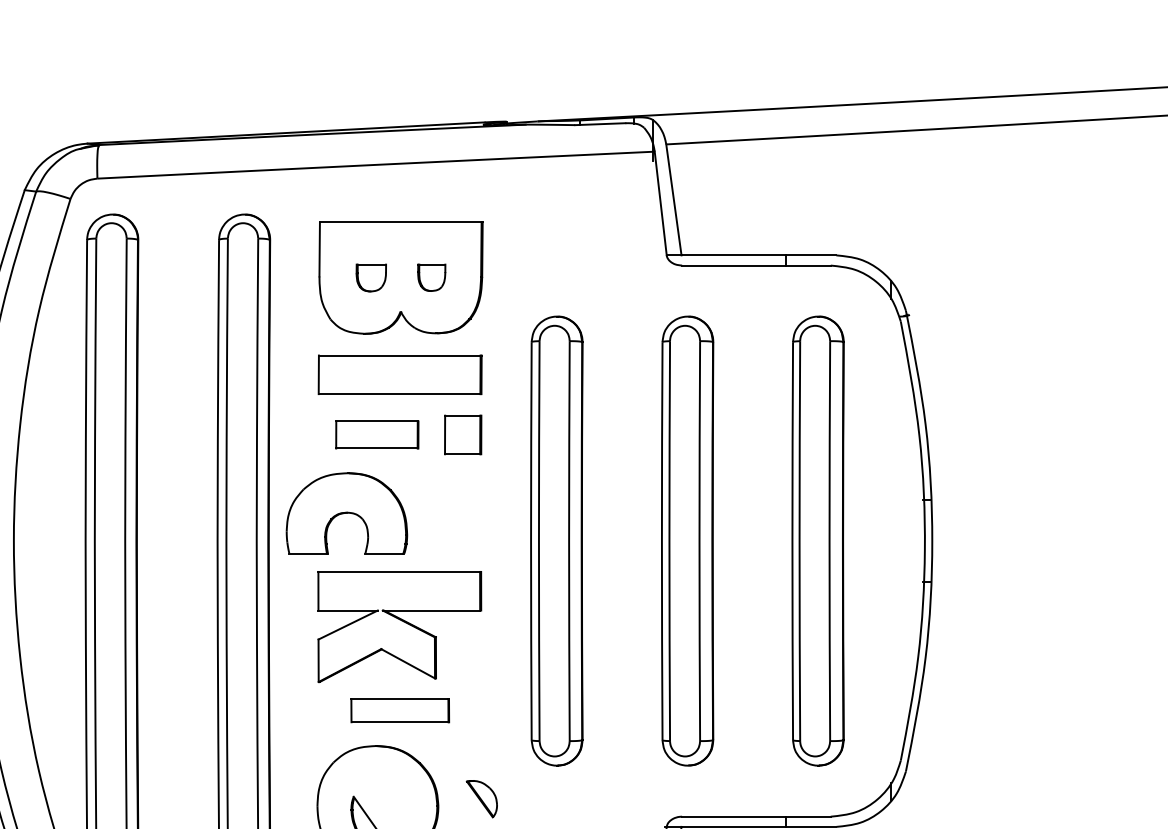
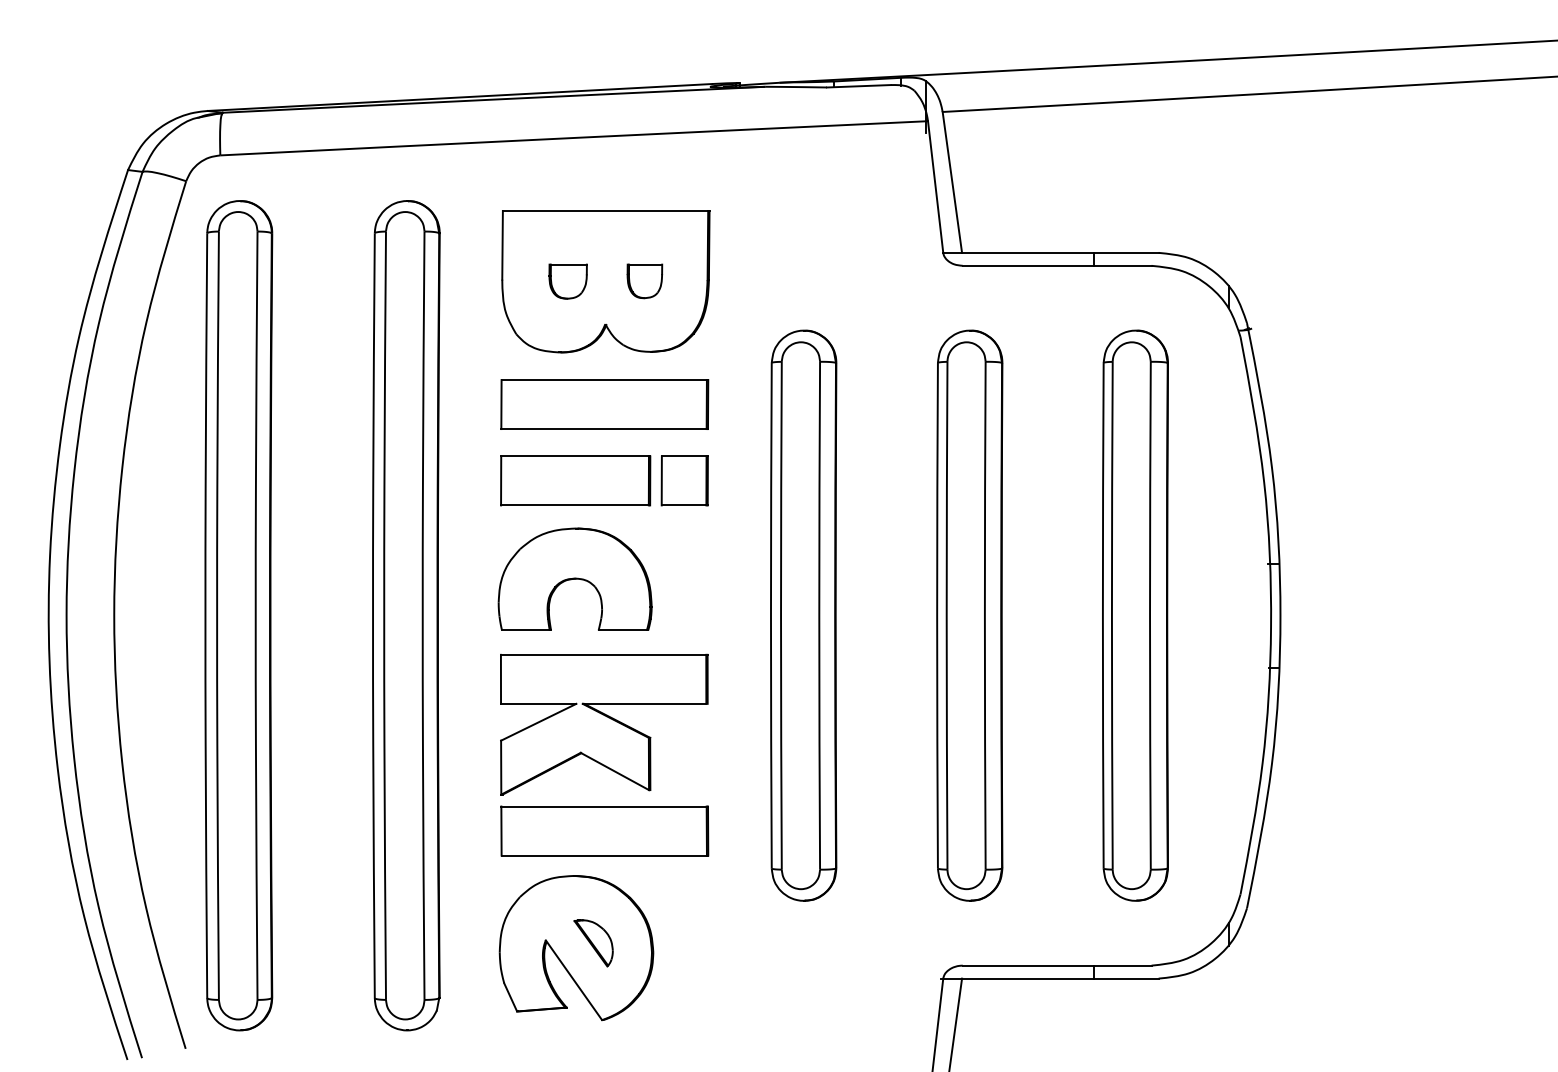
part: (377, 434) -> (575, 480), size x1.43
part: (346, 512) -> (574, 578), moved
part: (399, 710) -> (604, 830), size x1.67
part: (481, 799) -> (593, 943), moved

